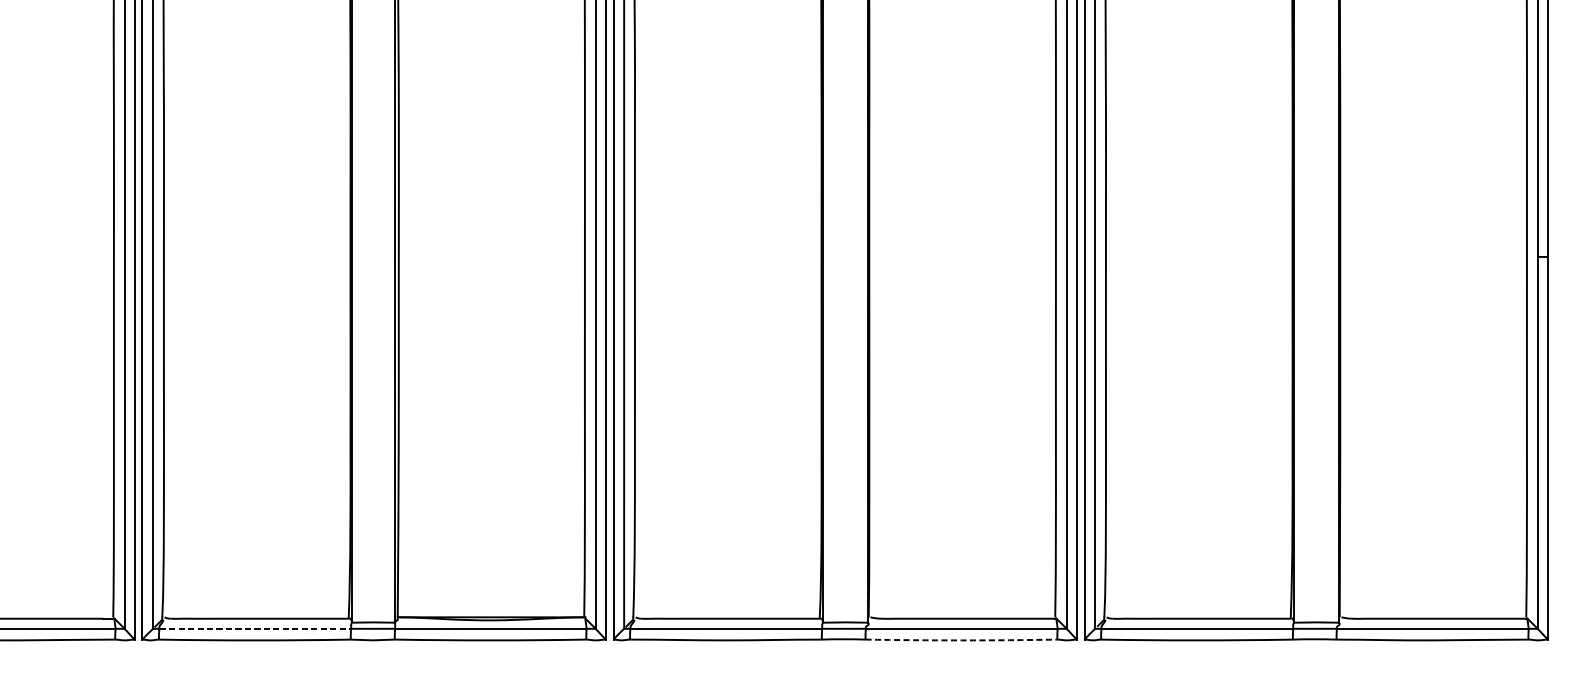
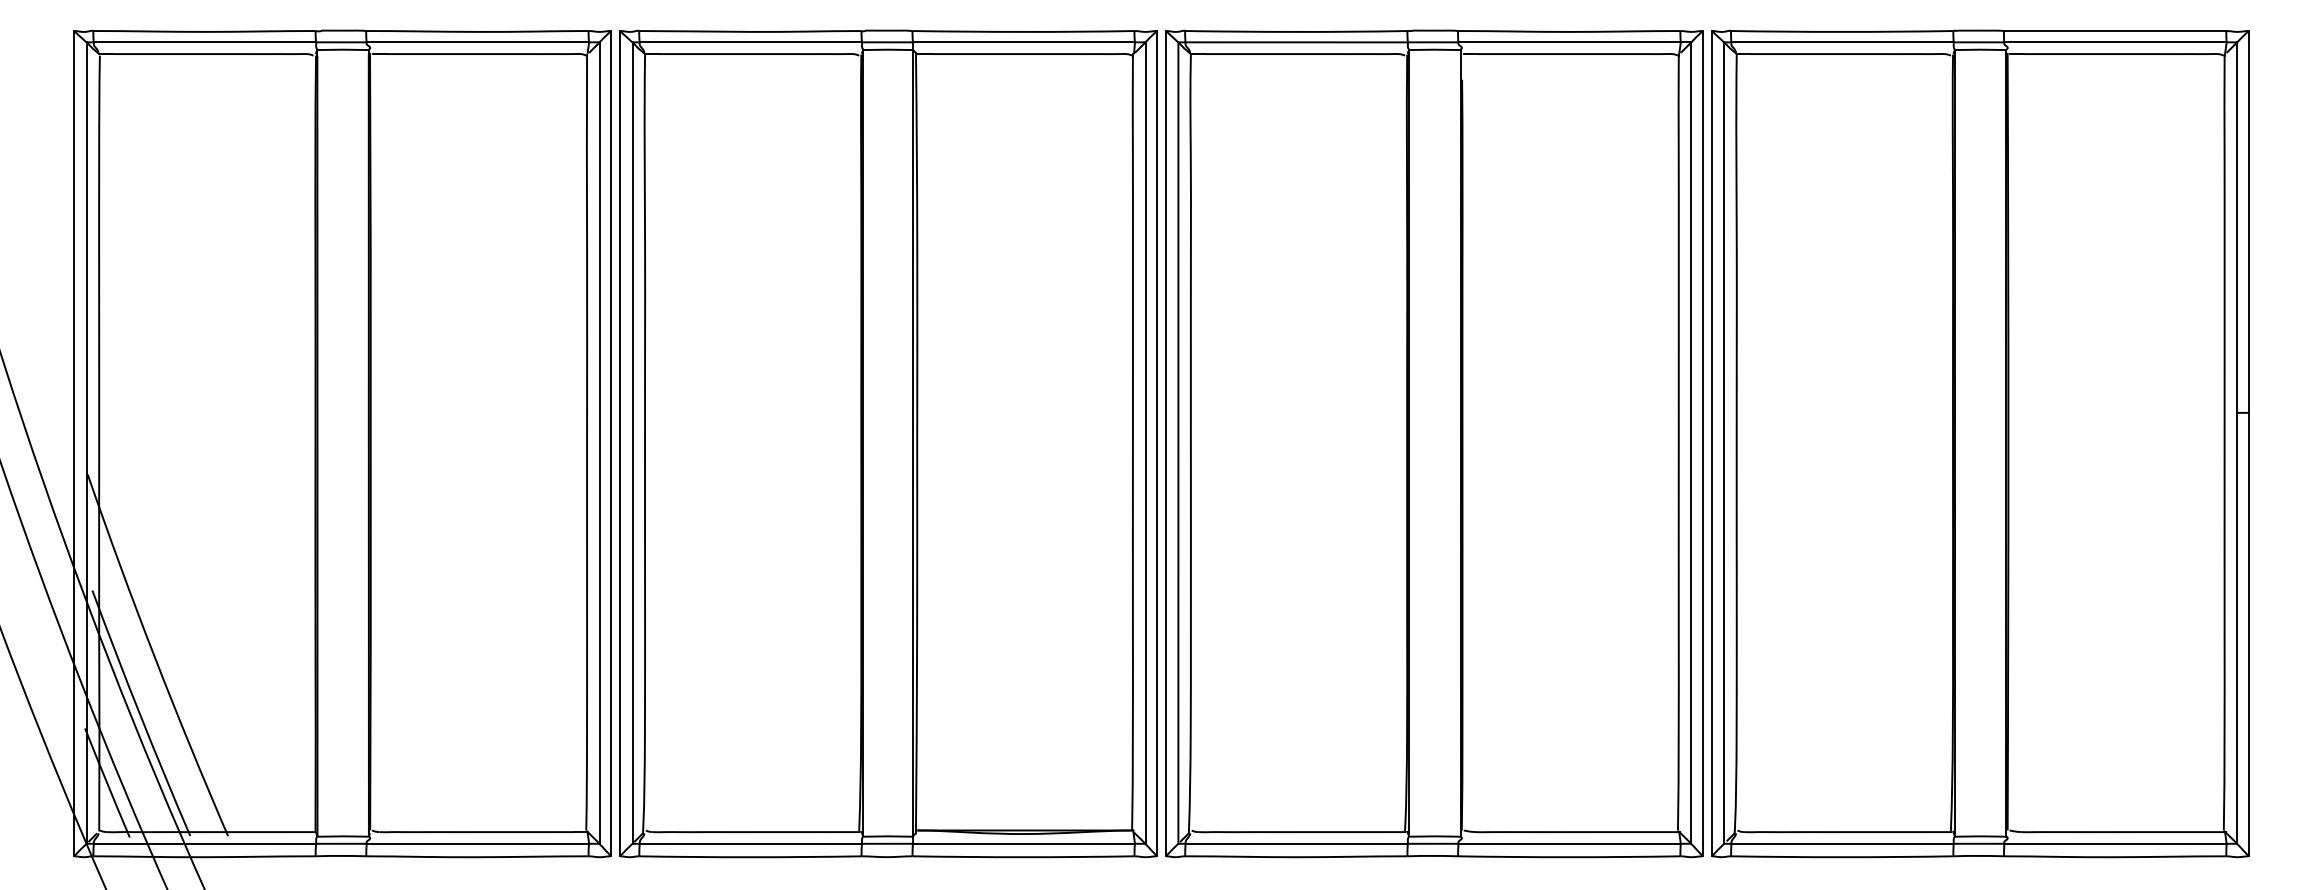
line: (255, 628) -> (751, 843), dashed -> solid
arc: (961, 640) -> (1569, 857), dashed -> solid

